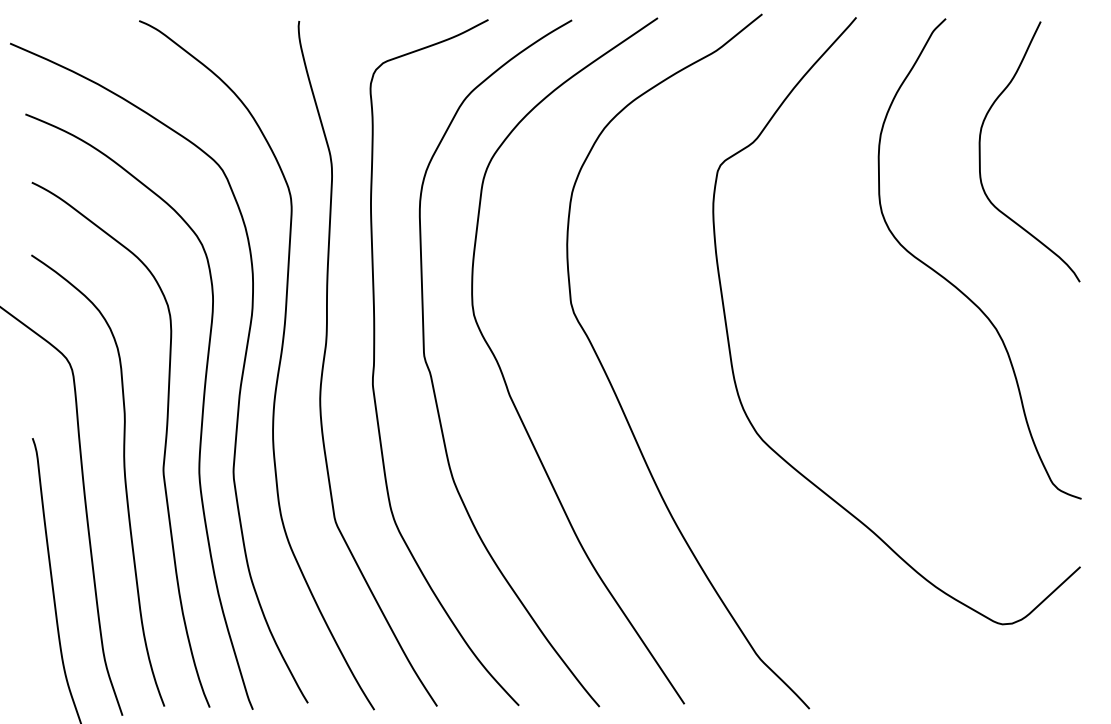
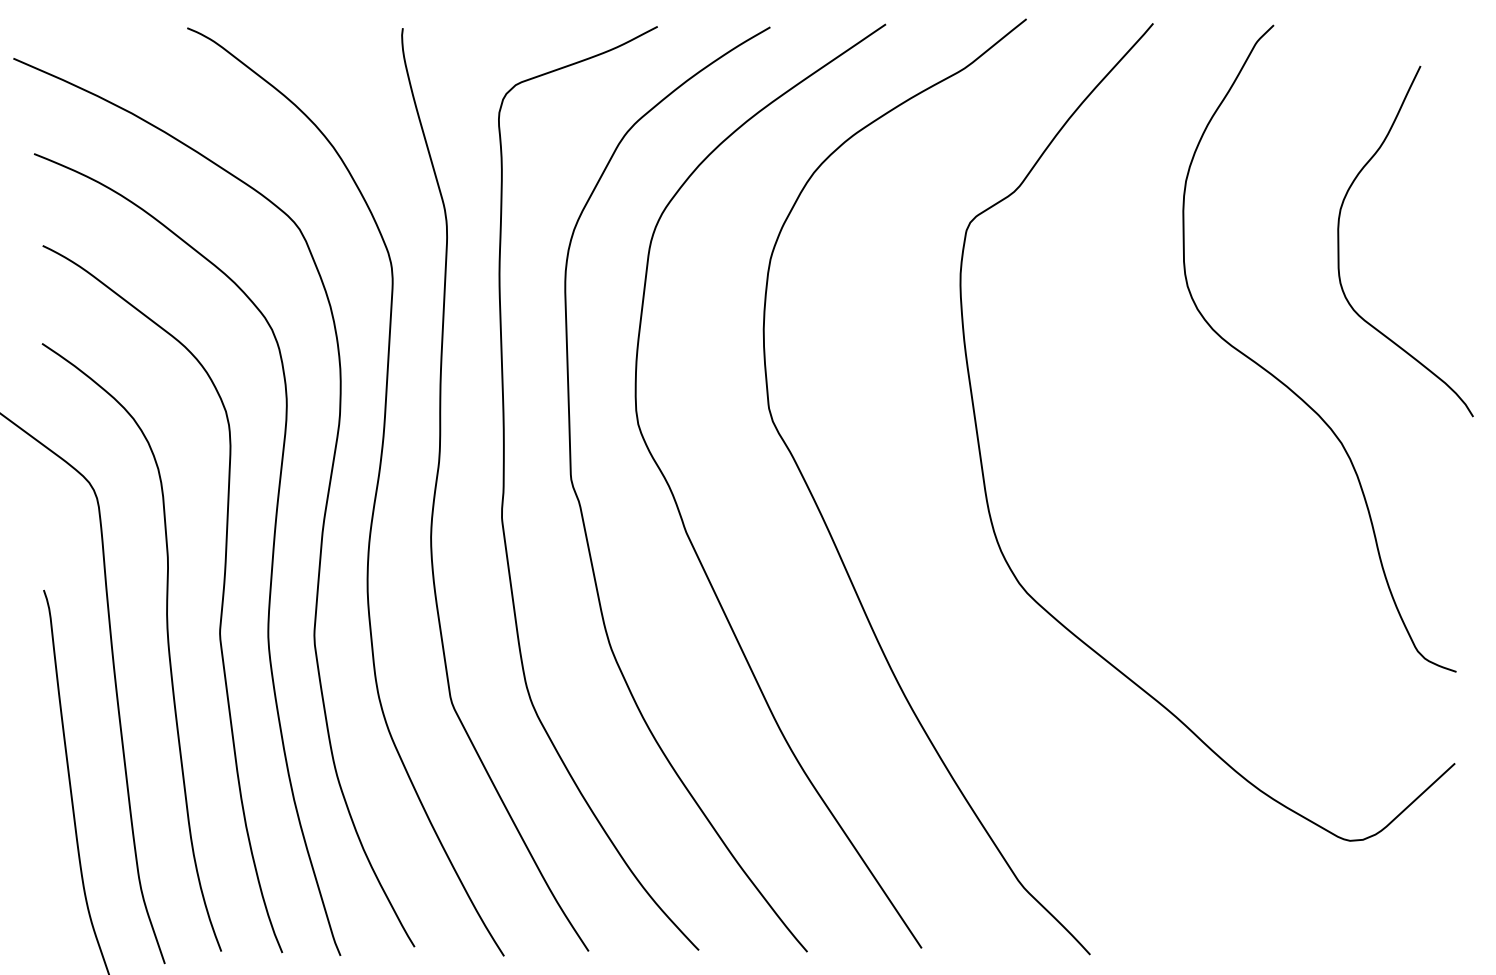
curve: (980, 151) -> (1339, 241), moved

